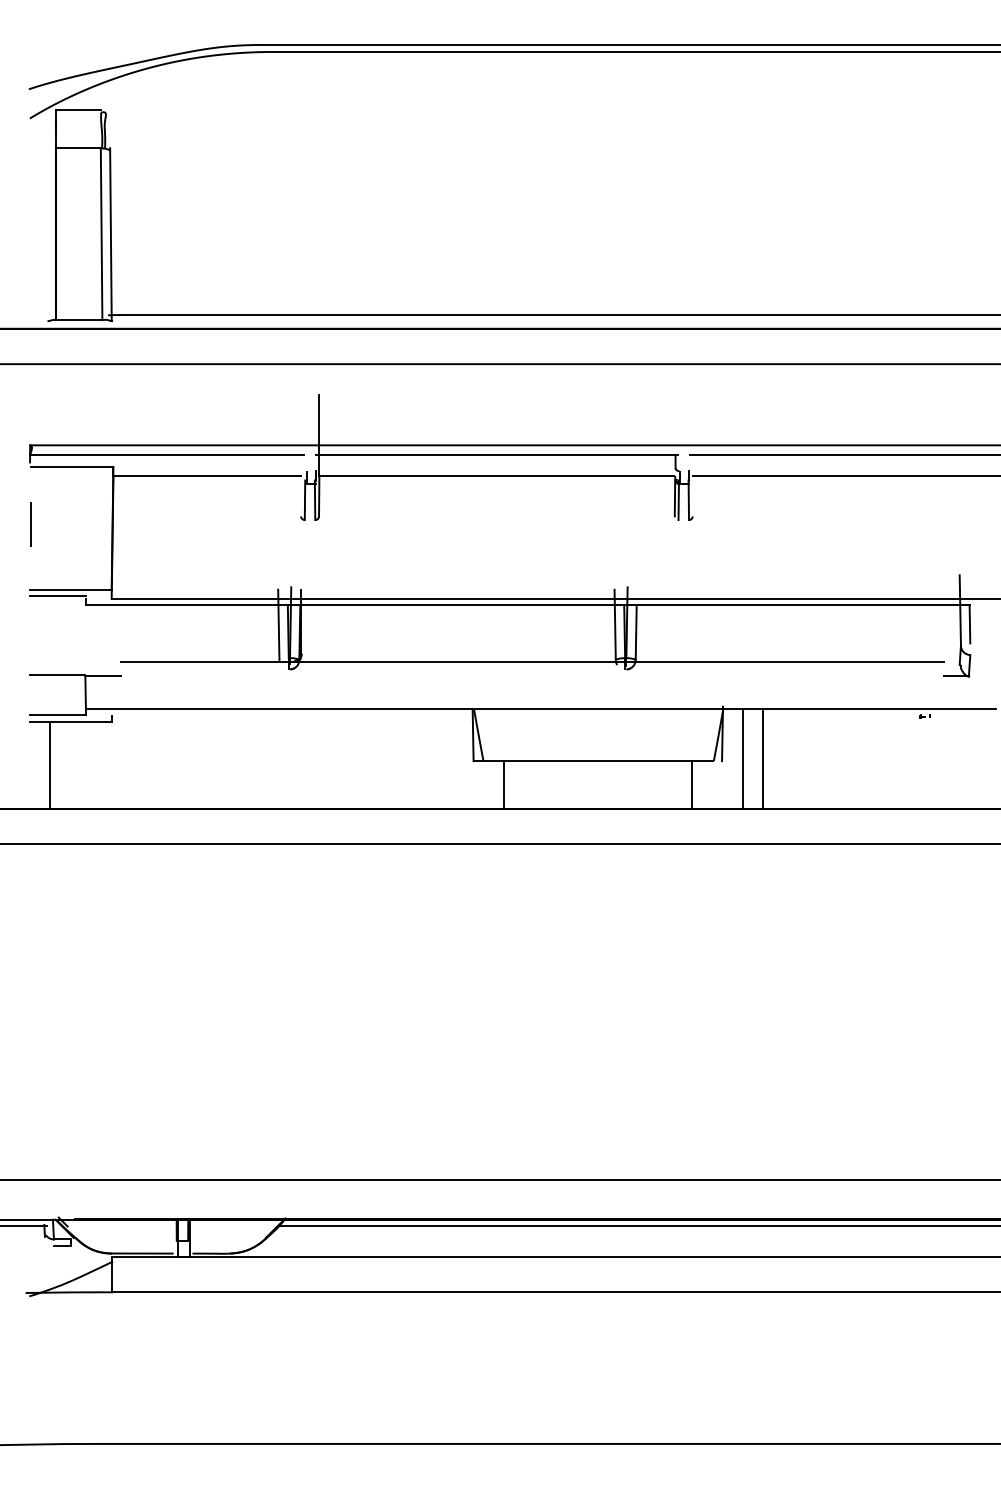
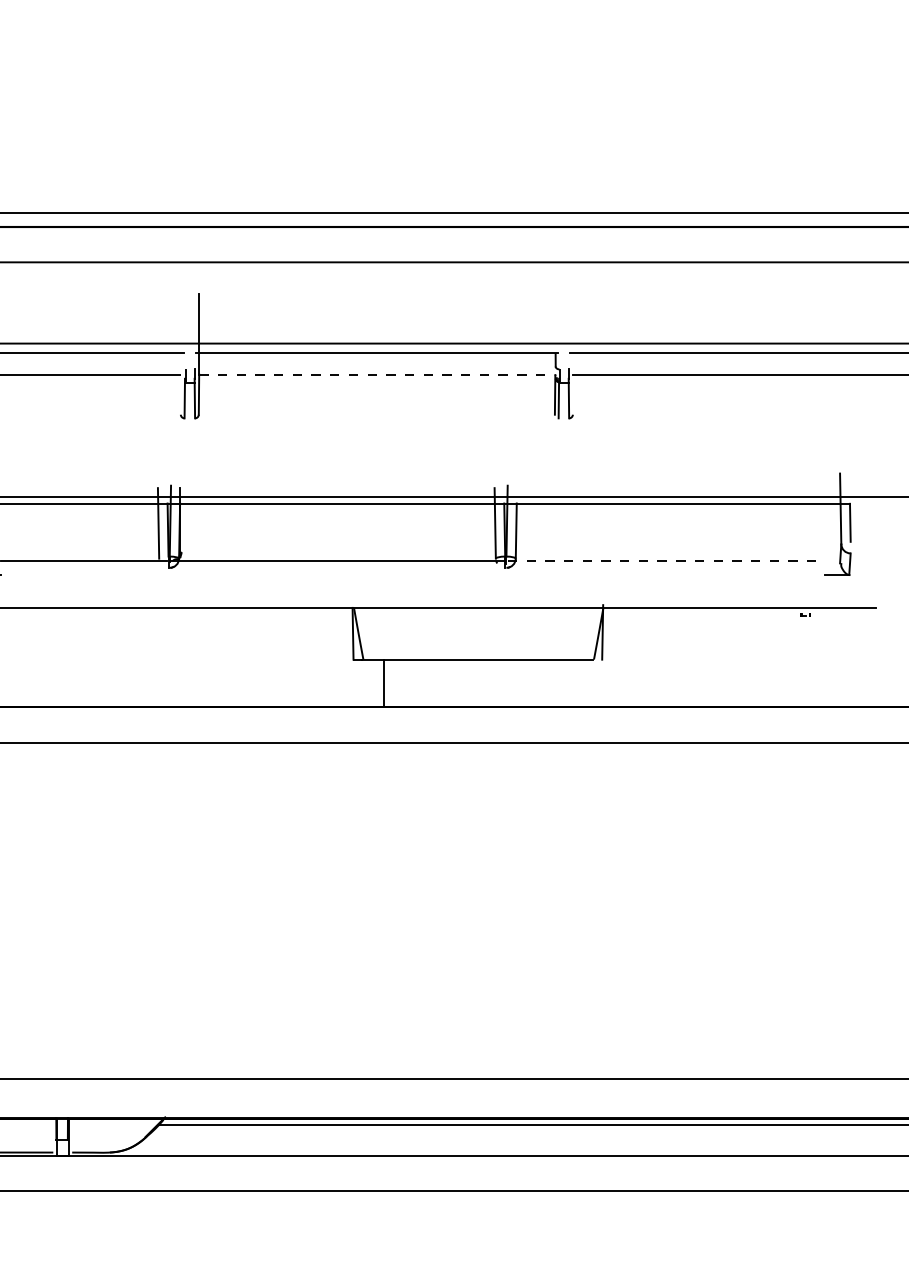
line: (496, 476) -> (376, 374), solid -> dashed
line: (786, 662) -> (666, 560), solid -> dashed
line: (743, 758) -> (623, 657), removed
line: (762, 758) -> (642, 657), removed
line: (691, 784) -> (571, 683), removed

